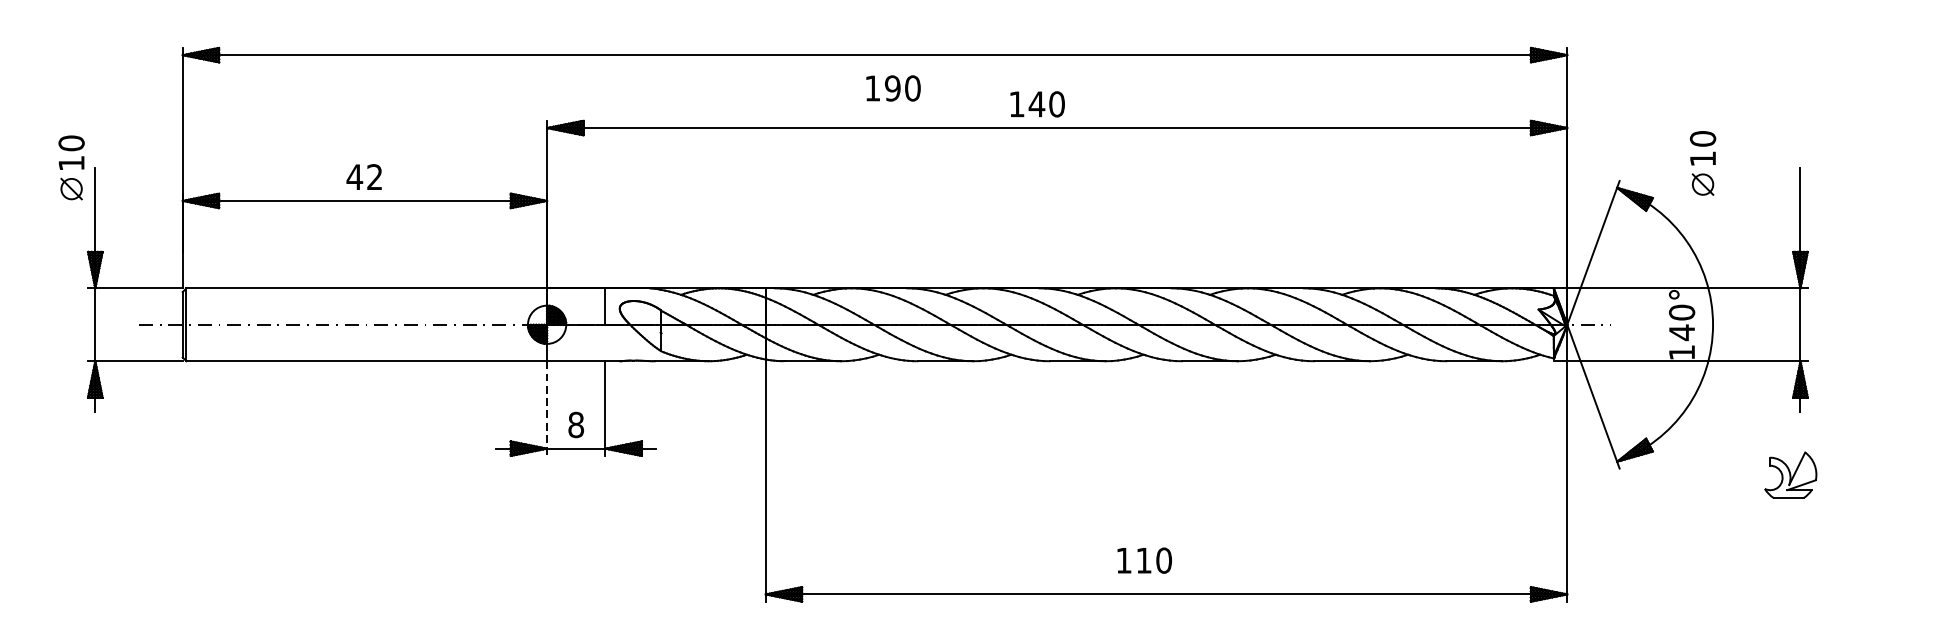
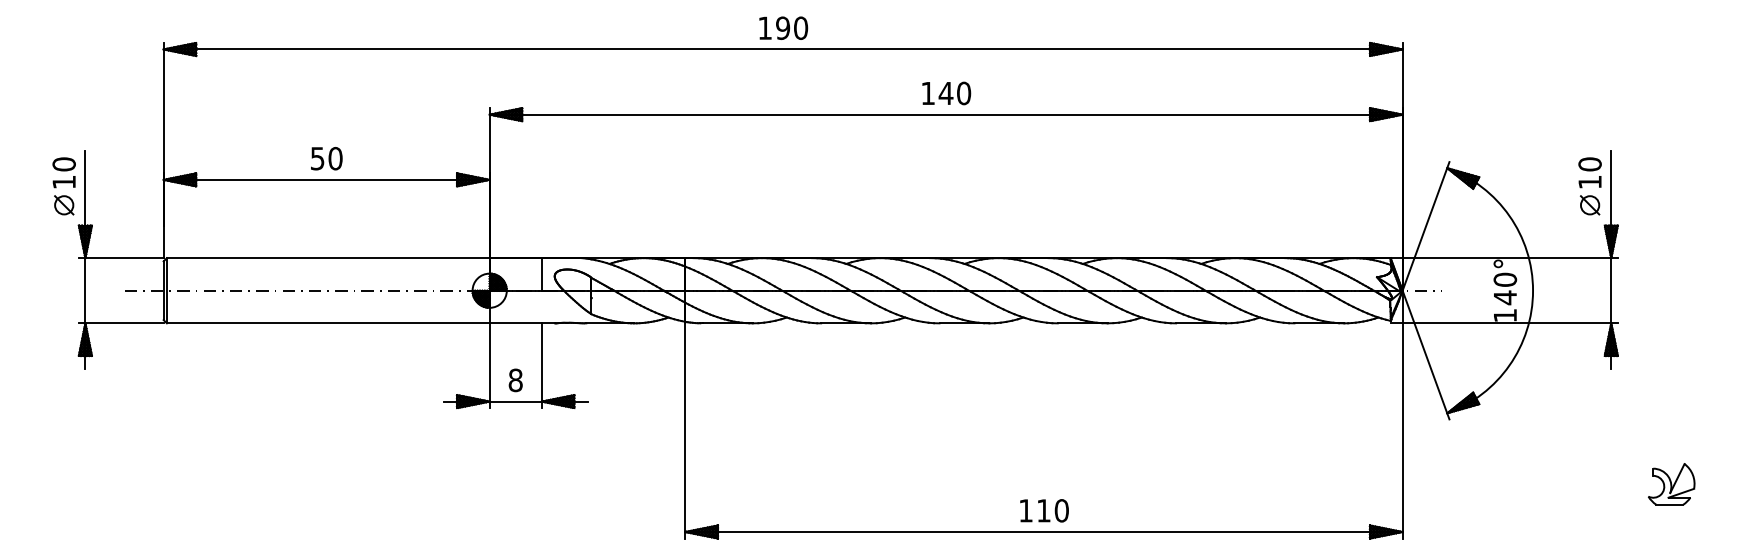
text: (893, 87) -> (783, 27), moved
text: (1037, 104) -> (946, 93), moved
part: (1702, 163) -> (1589, 186), moved
part: (70, 168) -> (63, 186), moved
text: (364, 177) -> (326, 158), 42 -> 50
line: (546, 409) -> (489, 366), dashed -> solid
part: (1790, 475) -> (1671, 484), moved
text: (1144, 560) -> (1044, 510), moved

